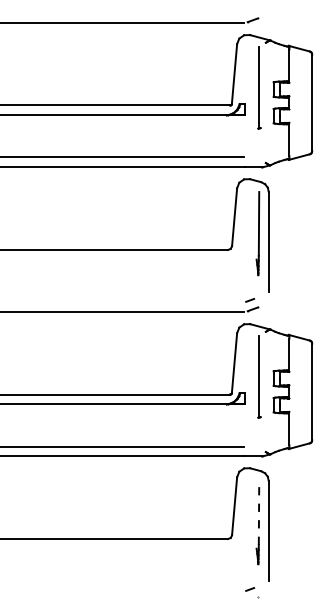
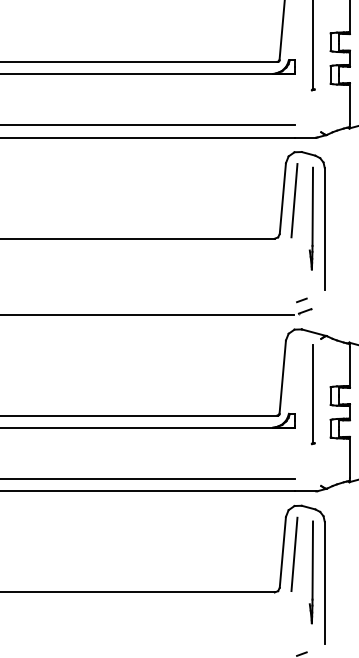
line: (243, 218) -> (293, 200), added
line: (243, 507) -> (293, 553), added
line: (259, 513) -> (313, 561), dashed -> solid

